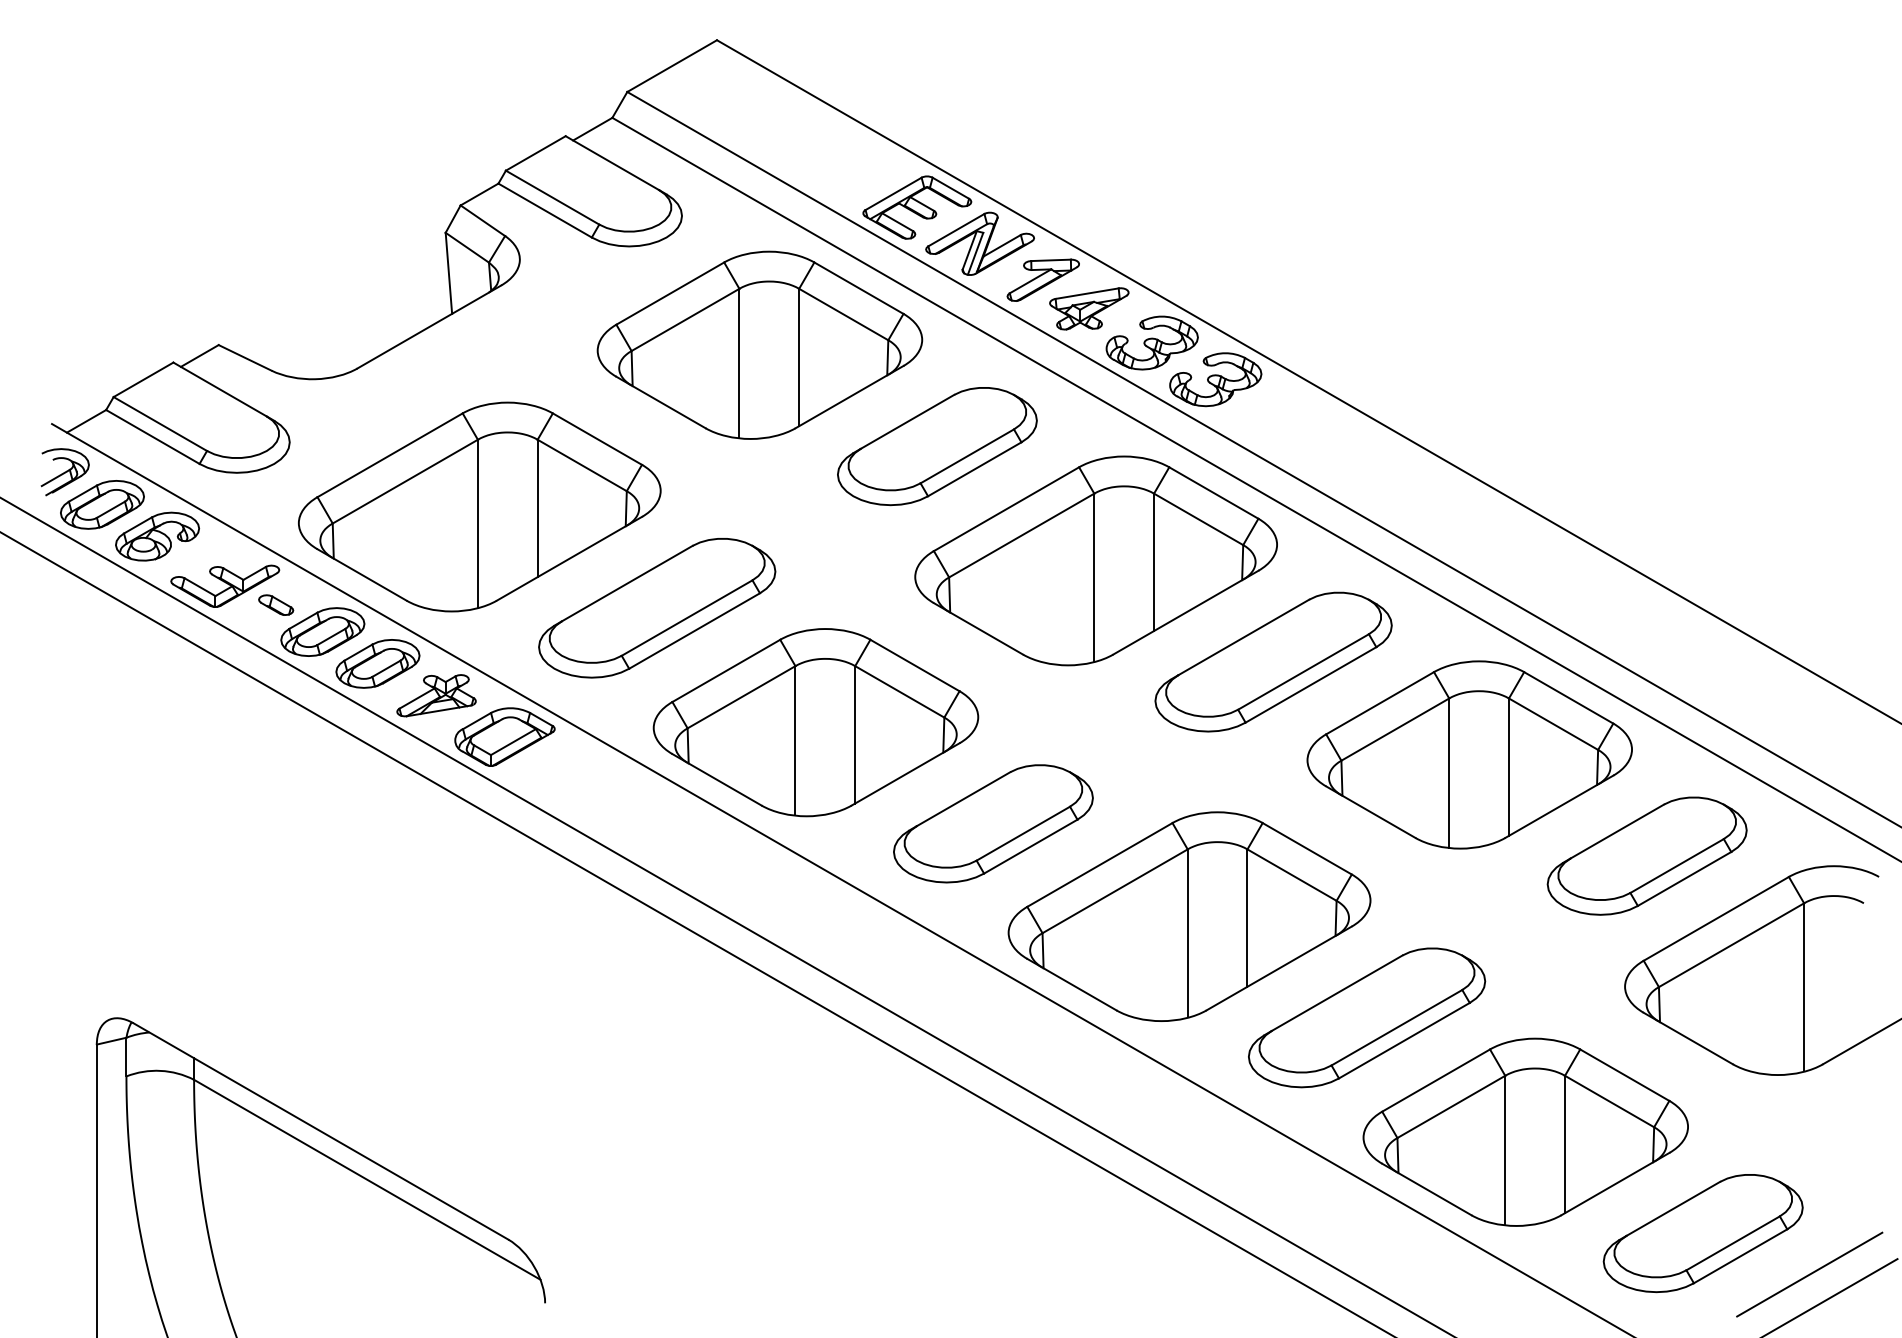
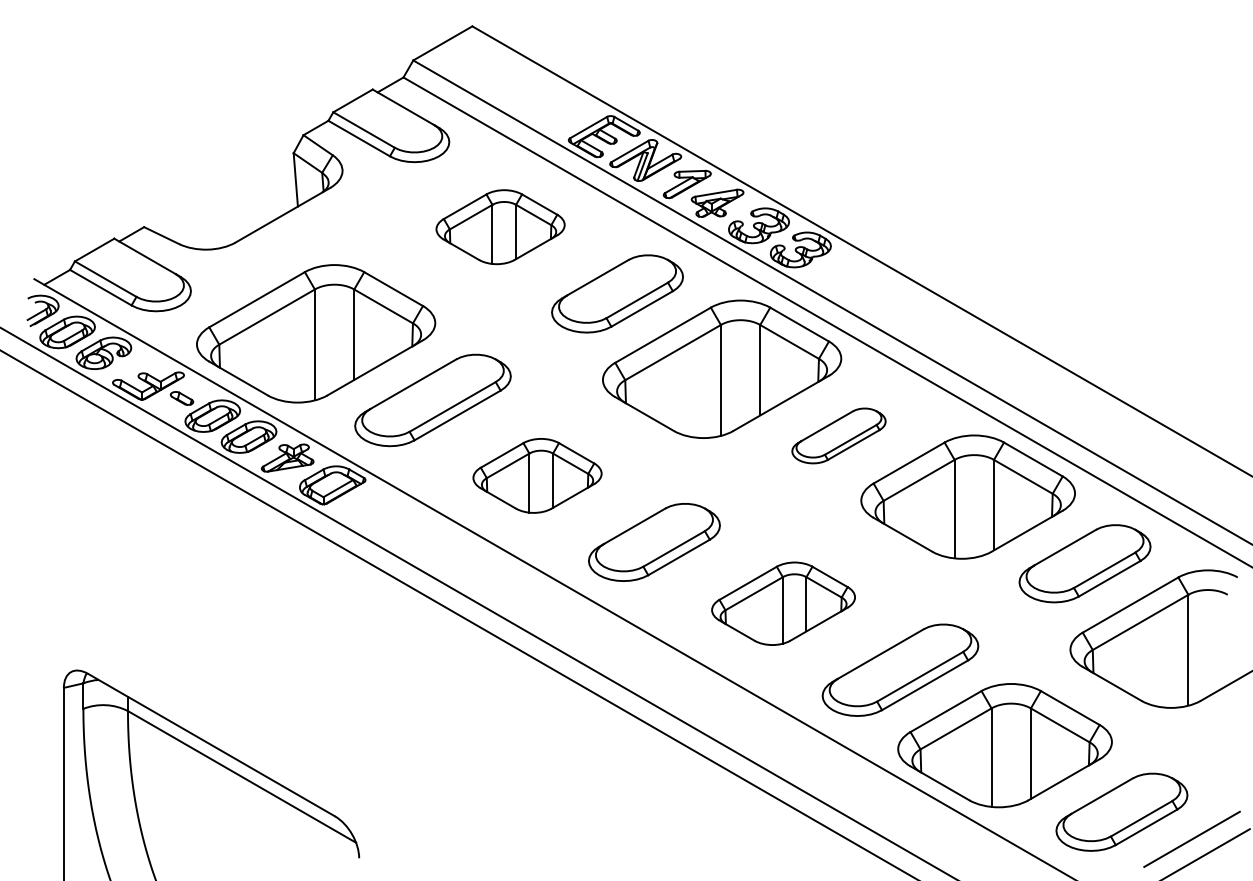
part: (759, 344) -> (500, 226), size x0.6
part: (1272, 661) -> (838, 435), size x0.6
part: (815, 722) -> (537, 475), size x0.6
part: (1189, 916) -> (783, 603), size x0.6

